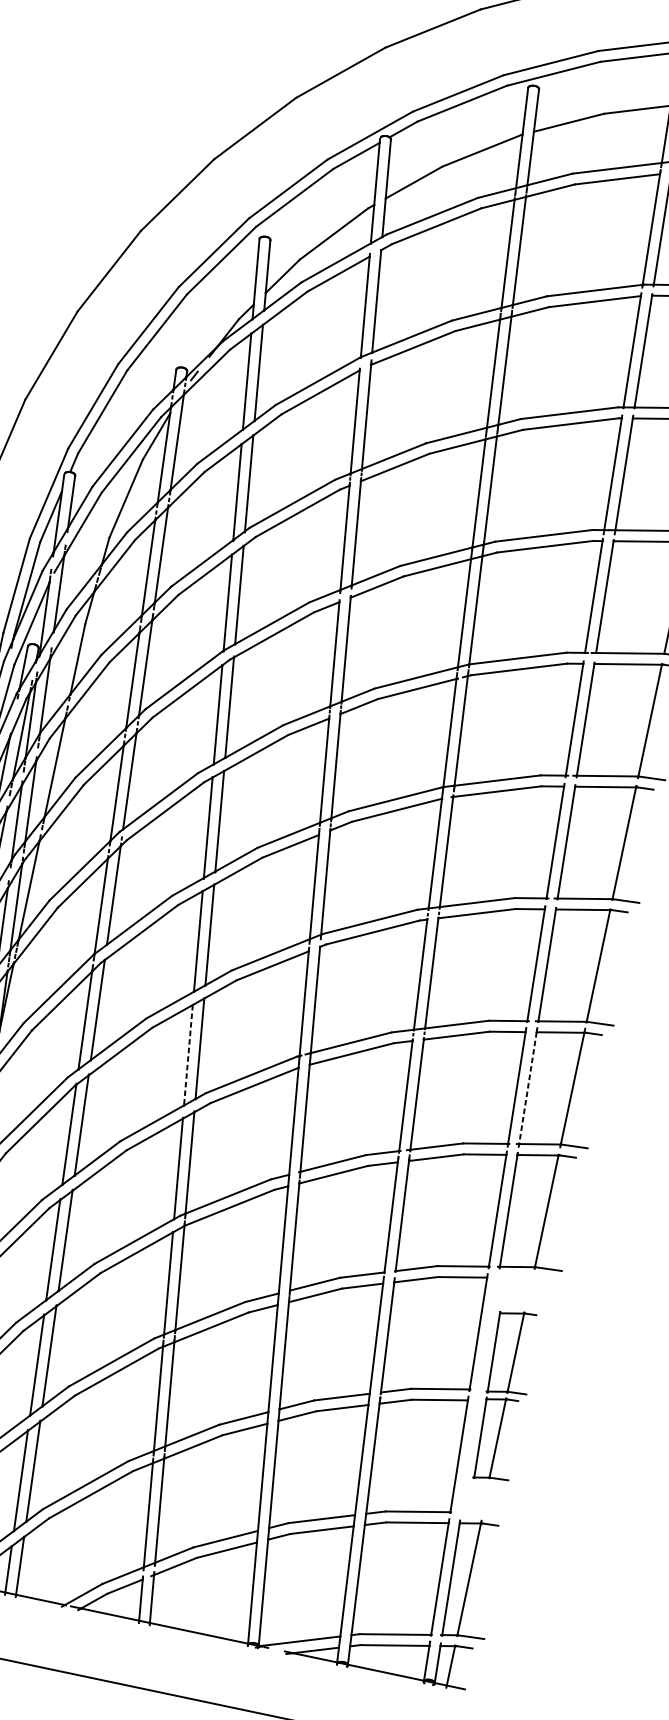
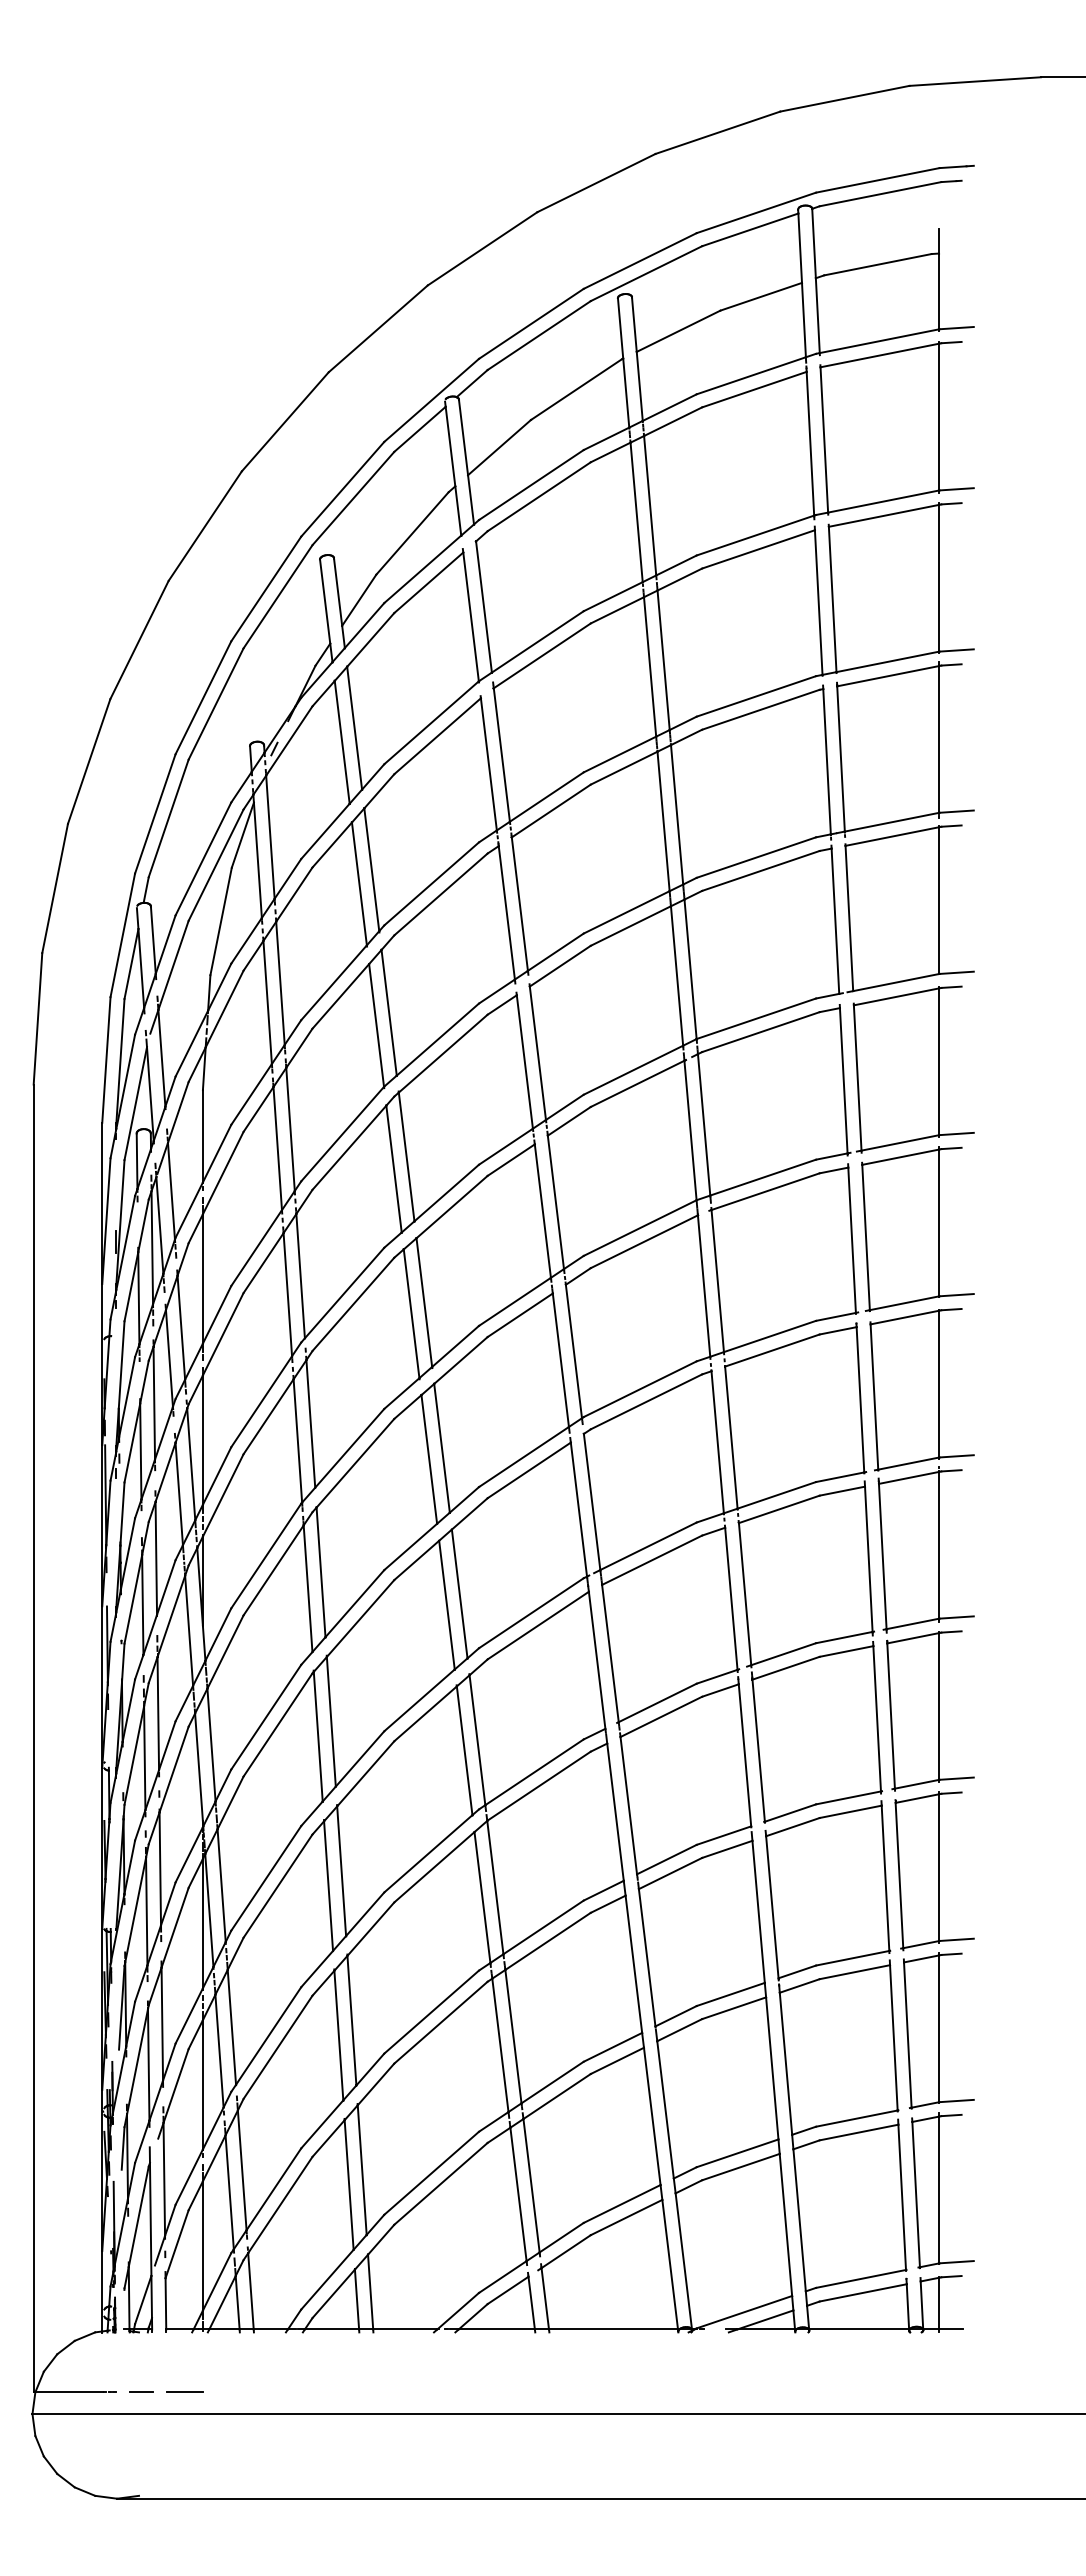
line: (188, 1055) -> (446, 1605), dashed -> solid
line: (527, 1088) -> (882, 1556), dashed -> solid
part: (504, 1396) -> (934, 1950), size x1.43

